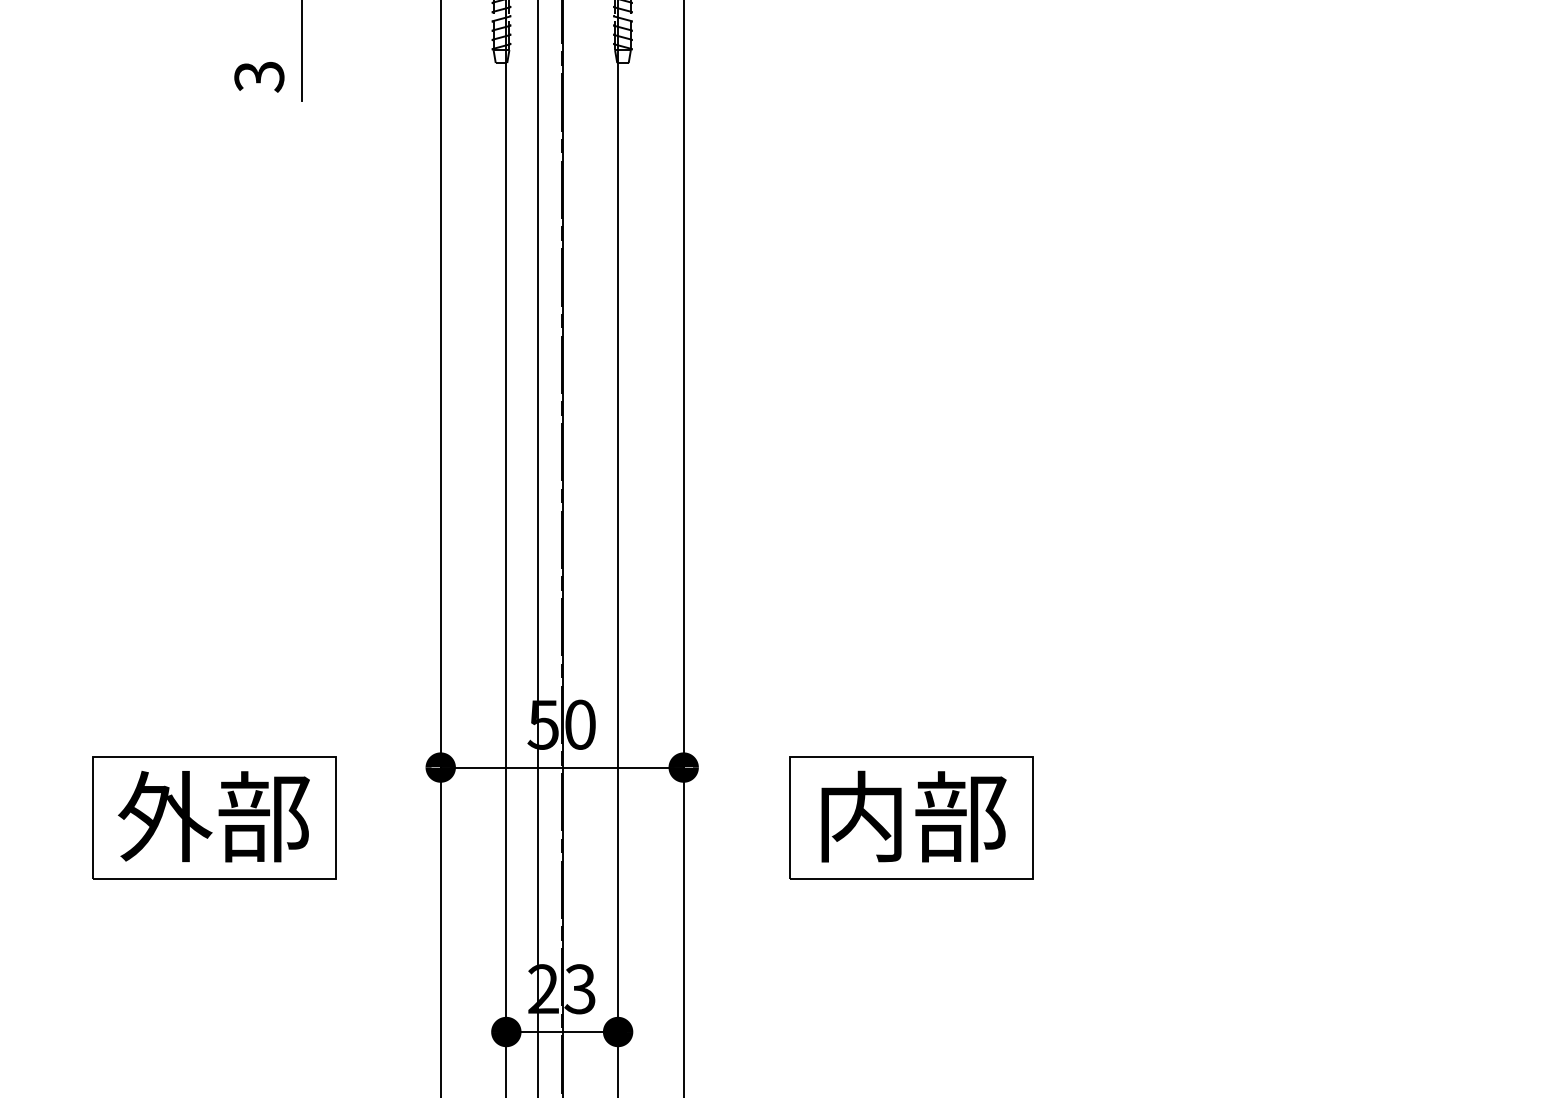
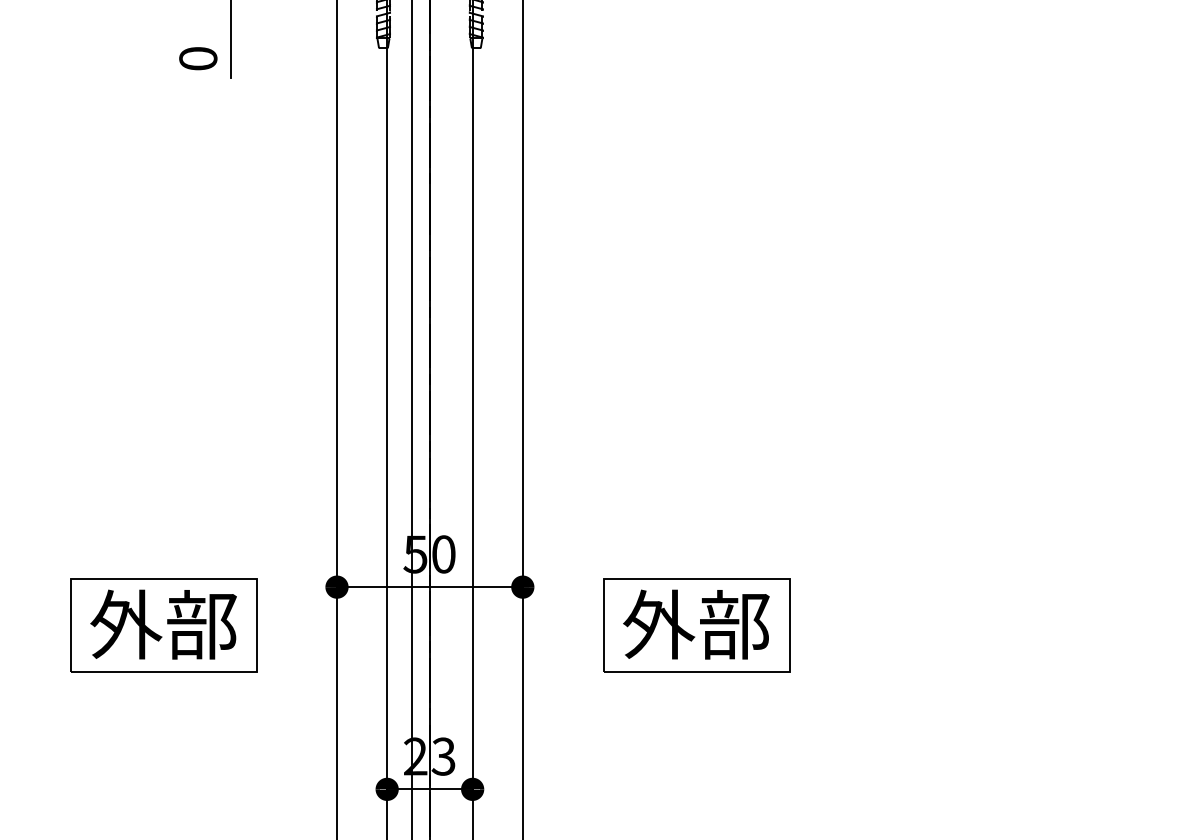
text: (259, 76) -> (198, 58), 3 -> 0
text: (861, 816) -> (658, 624), 内部 -> 外部

